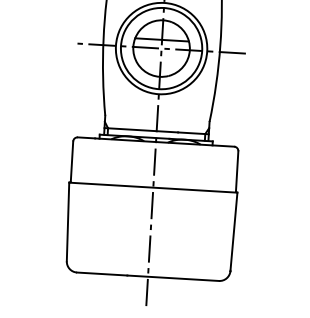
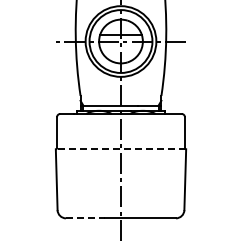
line: (152, 187) -> (120, 149), solid -> dashed
line: (103, 274) -> (86, 218), solid -> dashed

